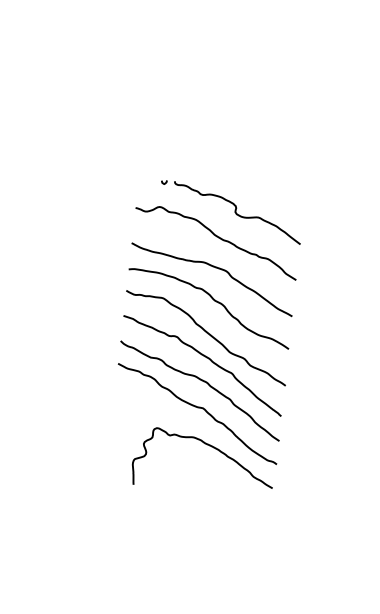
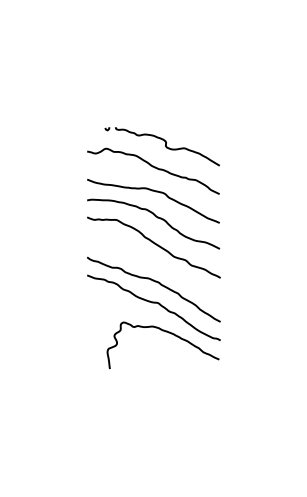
curve: (205, 358) -> (155, 263), removed

